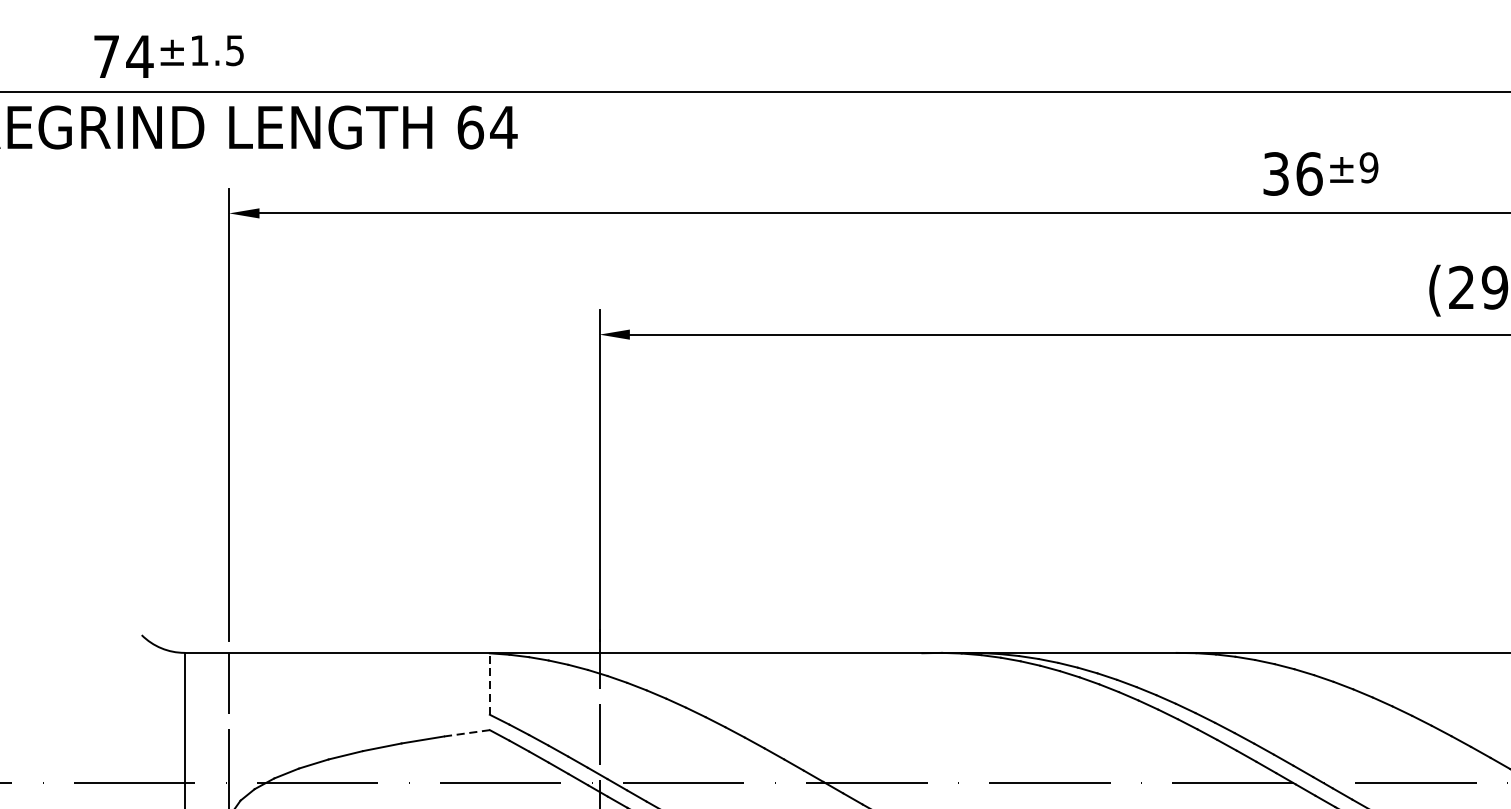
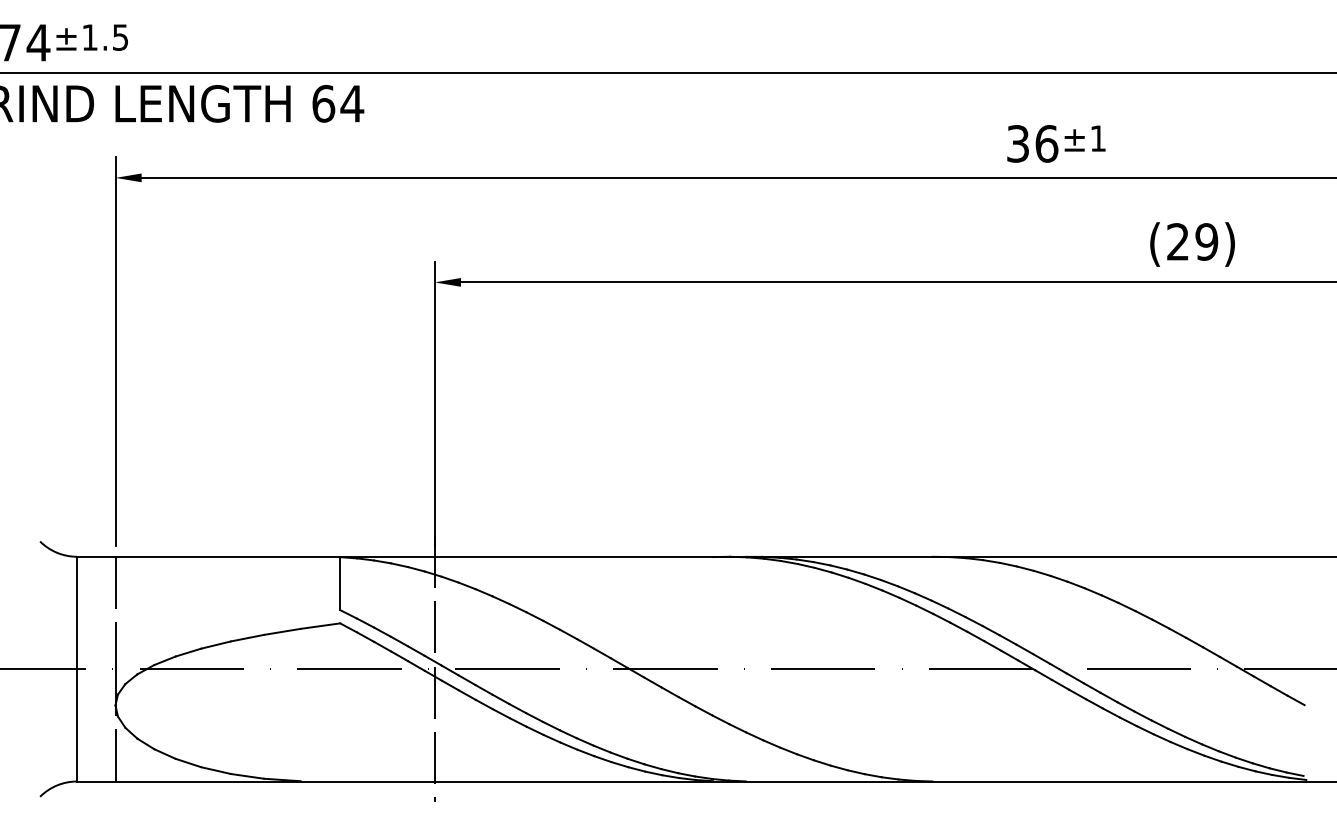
text: (1369, 167) -> (1098, 138), ±9 -> ±1
line: (490, 683) -> (340, 583), dashed -> solid
line: (466, 733) -> (320, 626), dashed -> solid

